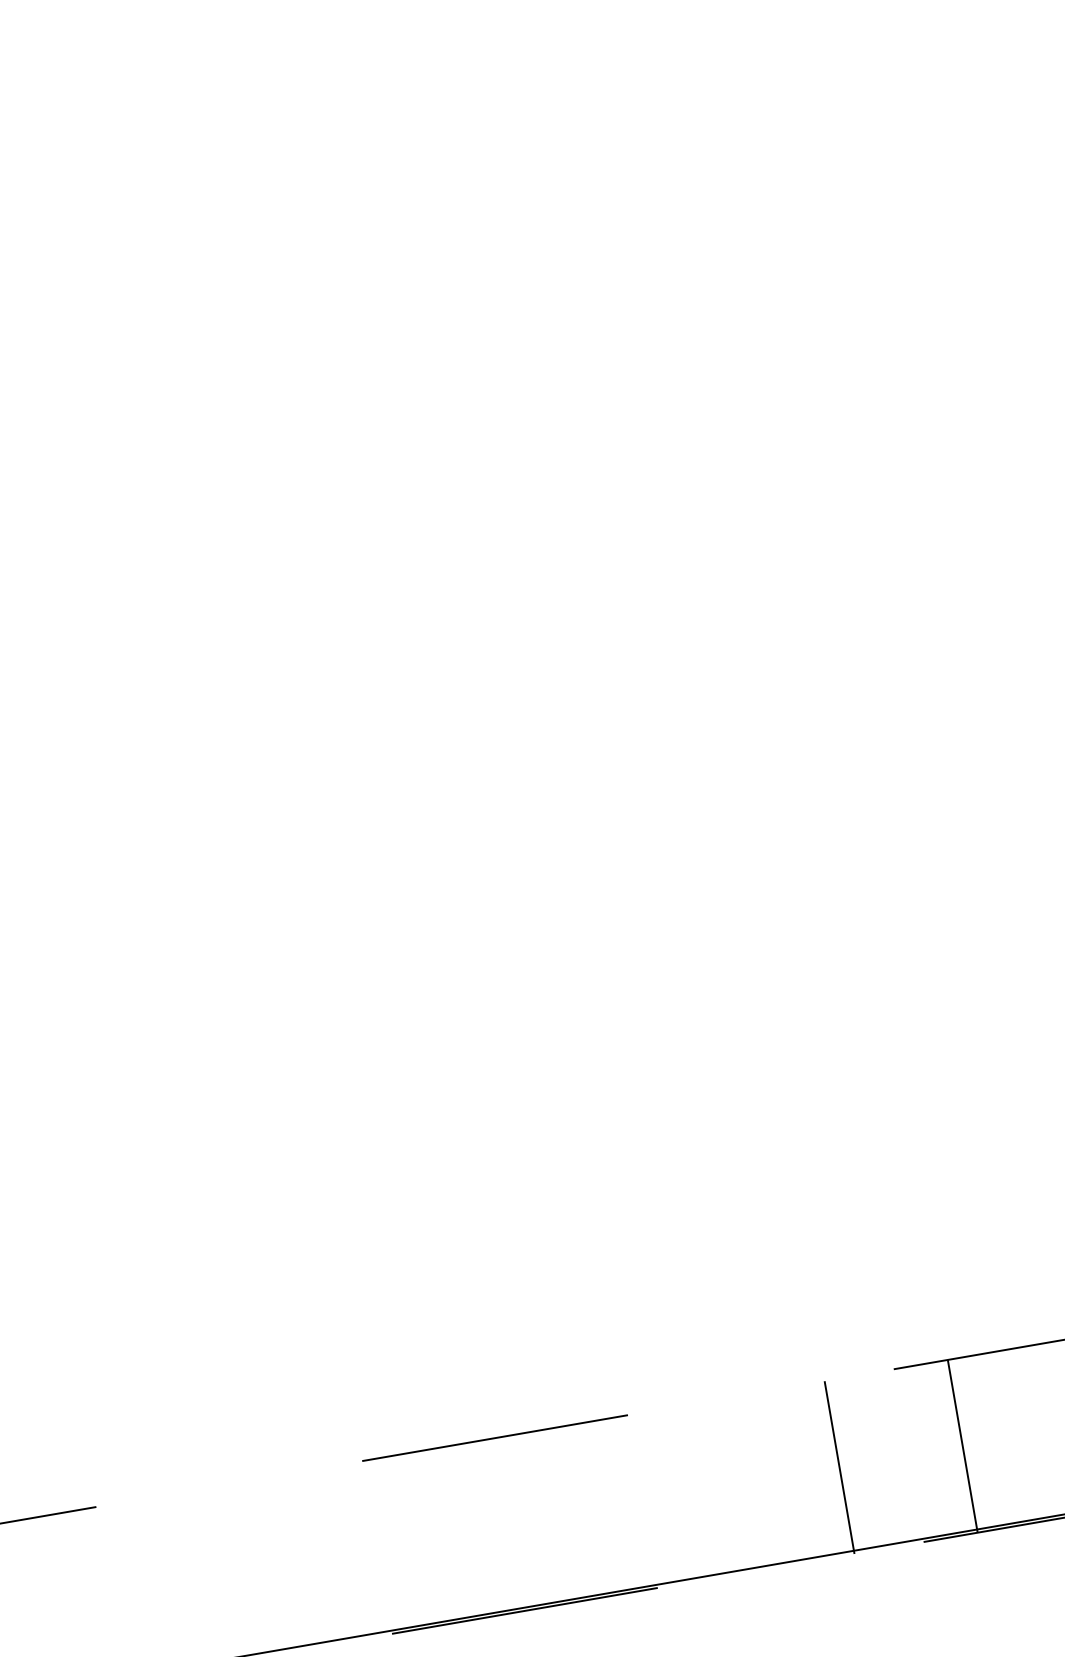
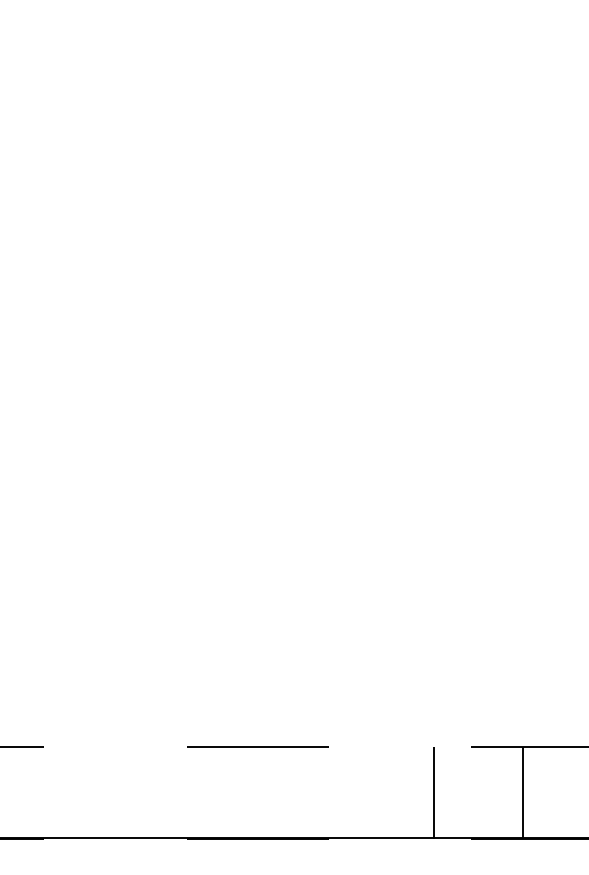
line: (963, 1445) -> (523, 792), moved

